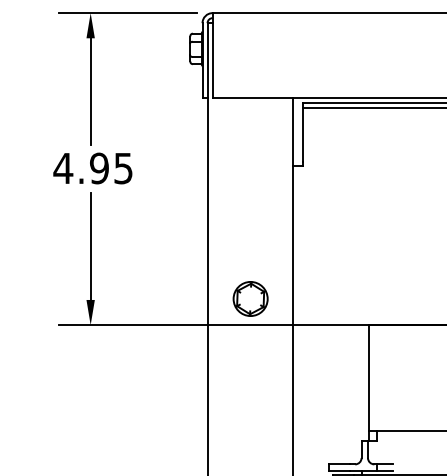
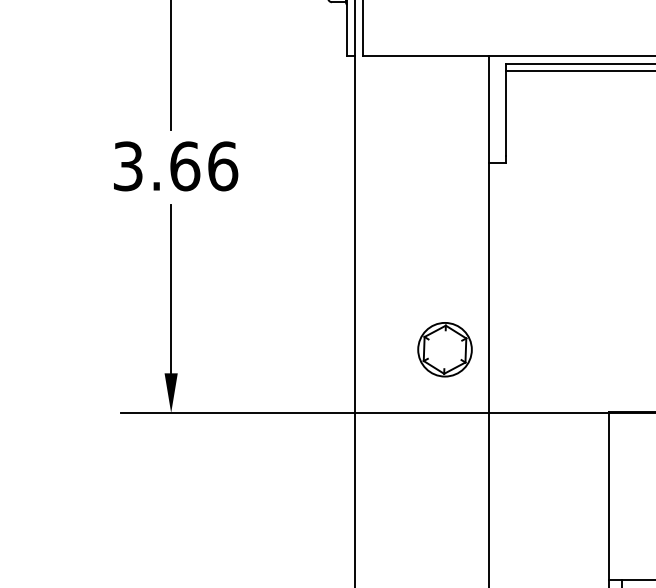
text: (93, 168) -> (175, 166), 4.95 -> 3.66
part: (250, 298) -> (444, 348), moved

